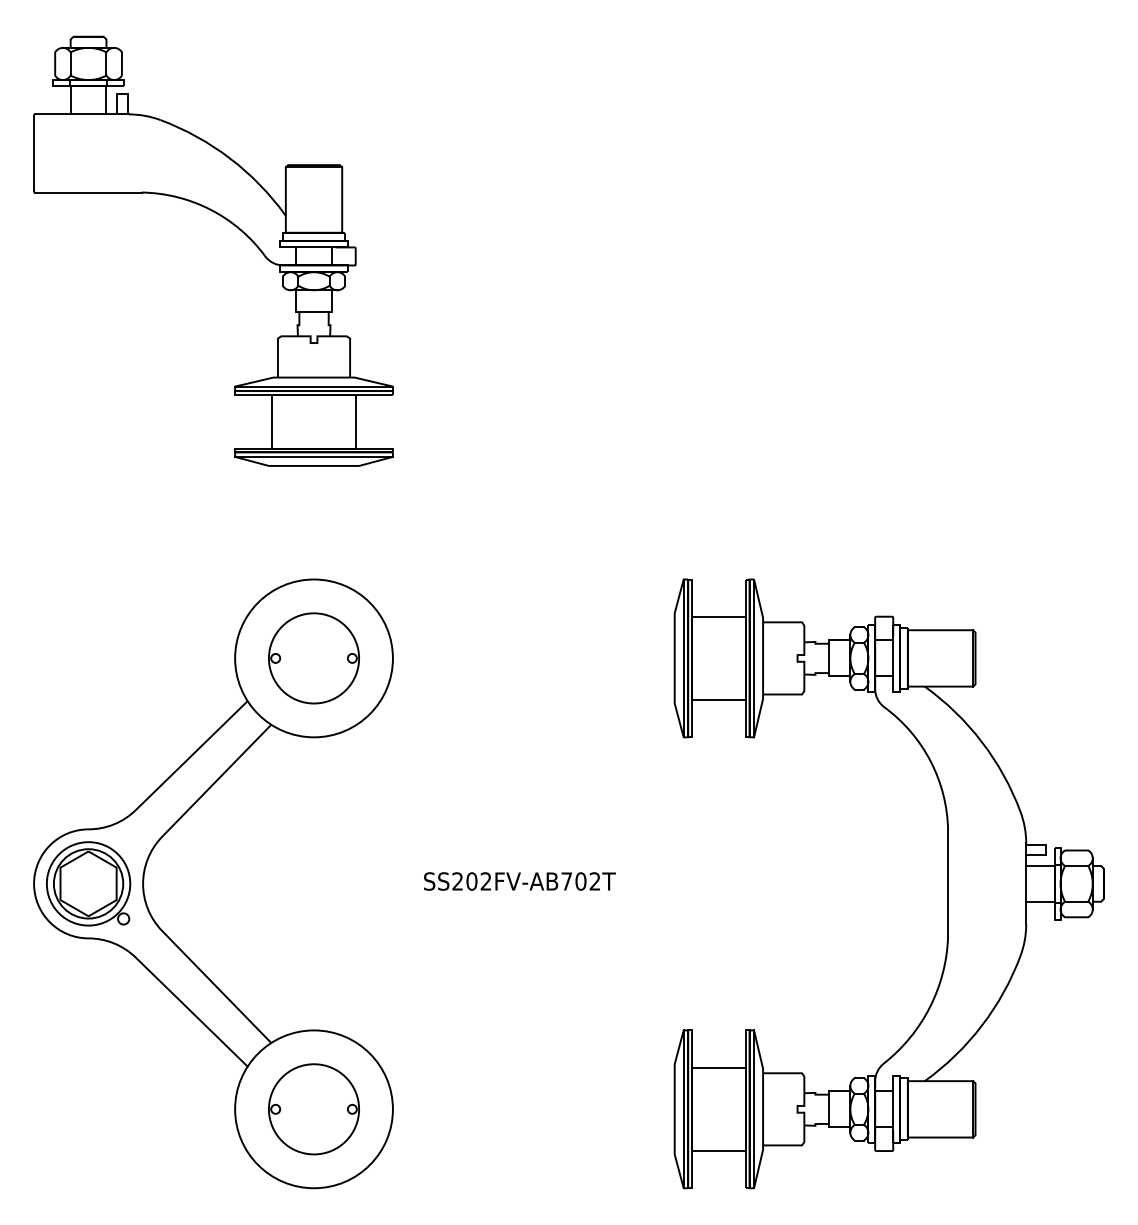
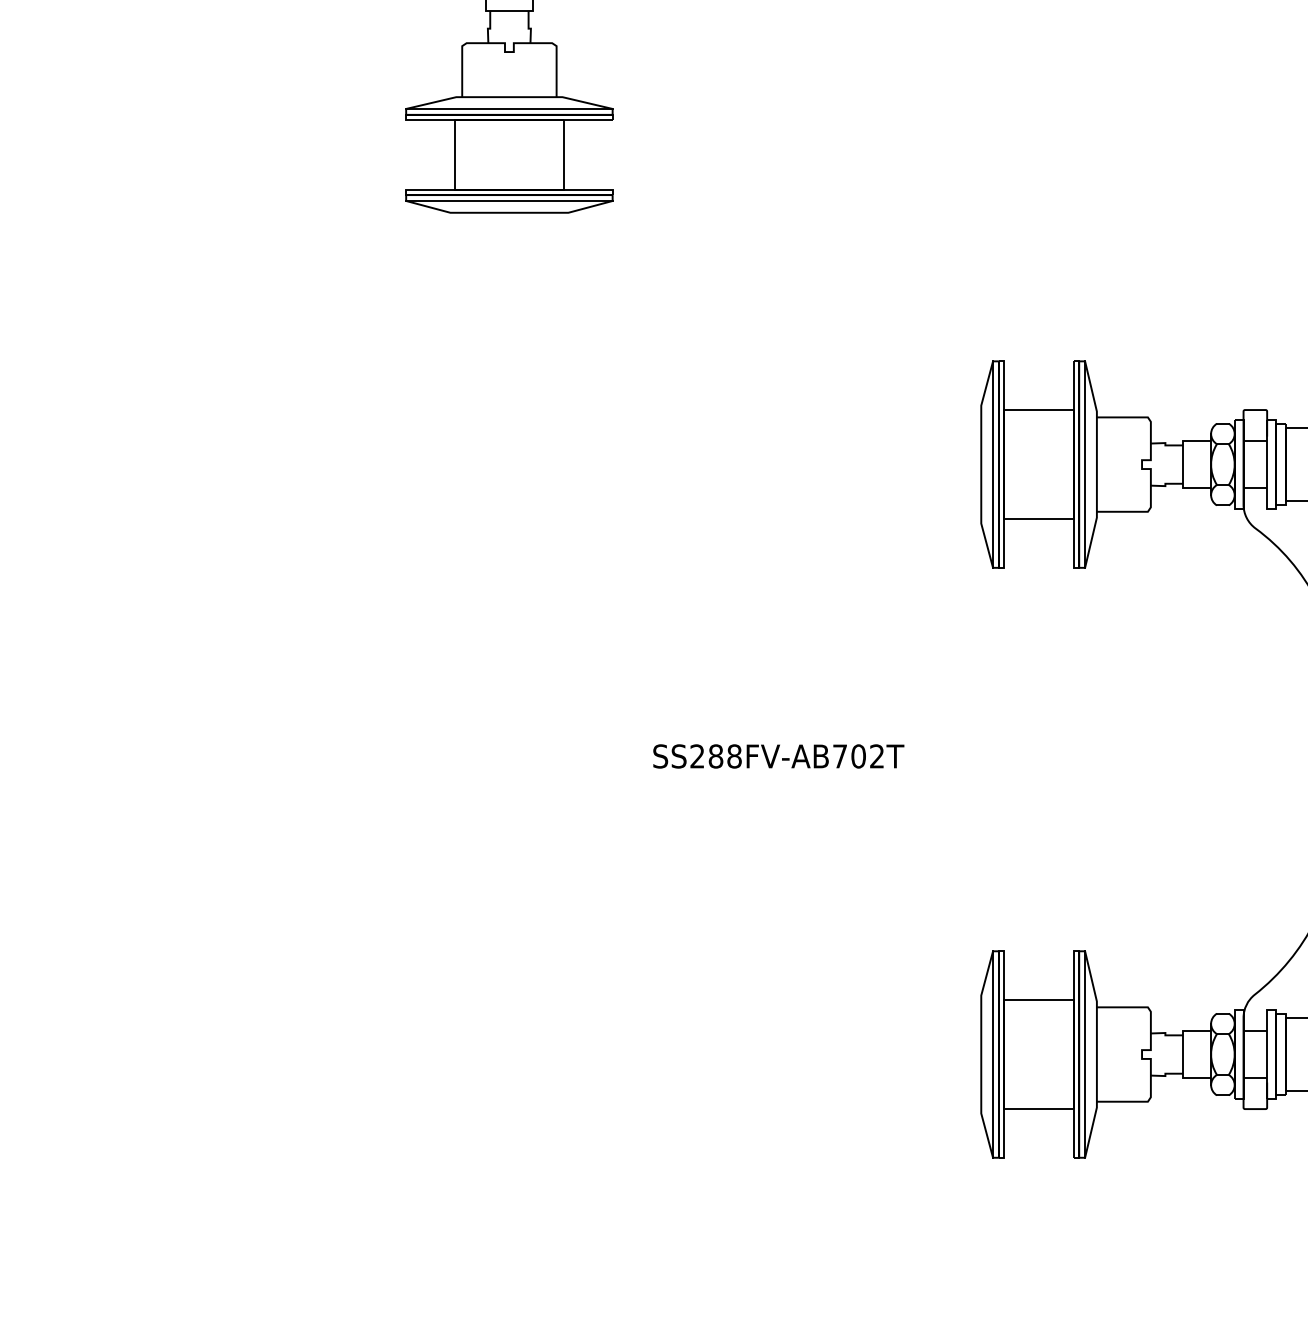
part: (160, 840) -> (308, 702), removed
text: (478, 881) -> (724, 756), SS202FV-AB702T -> SS288FV-AB702T

